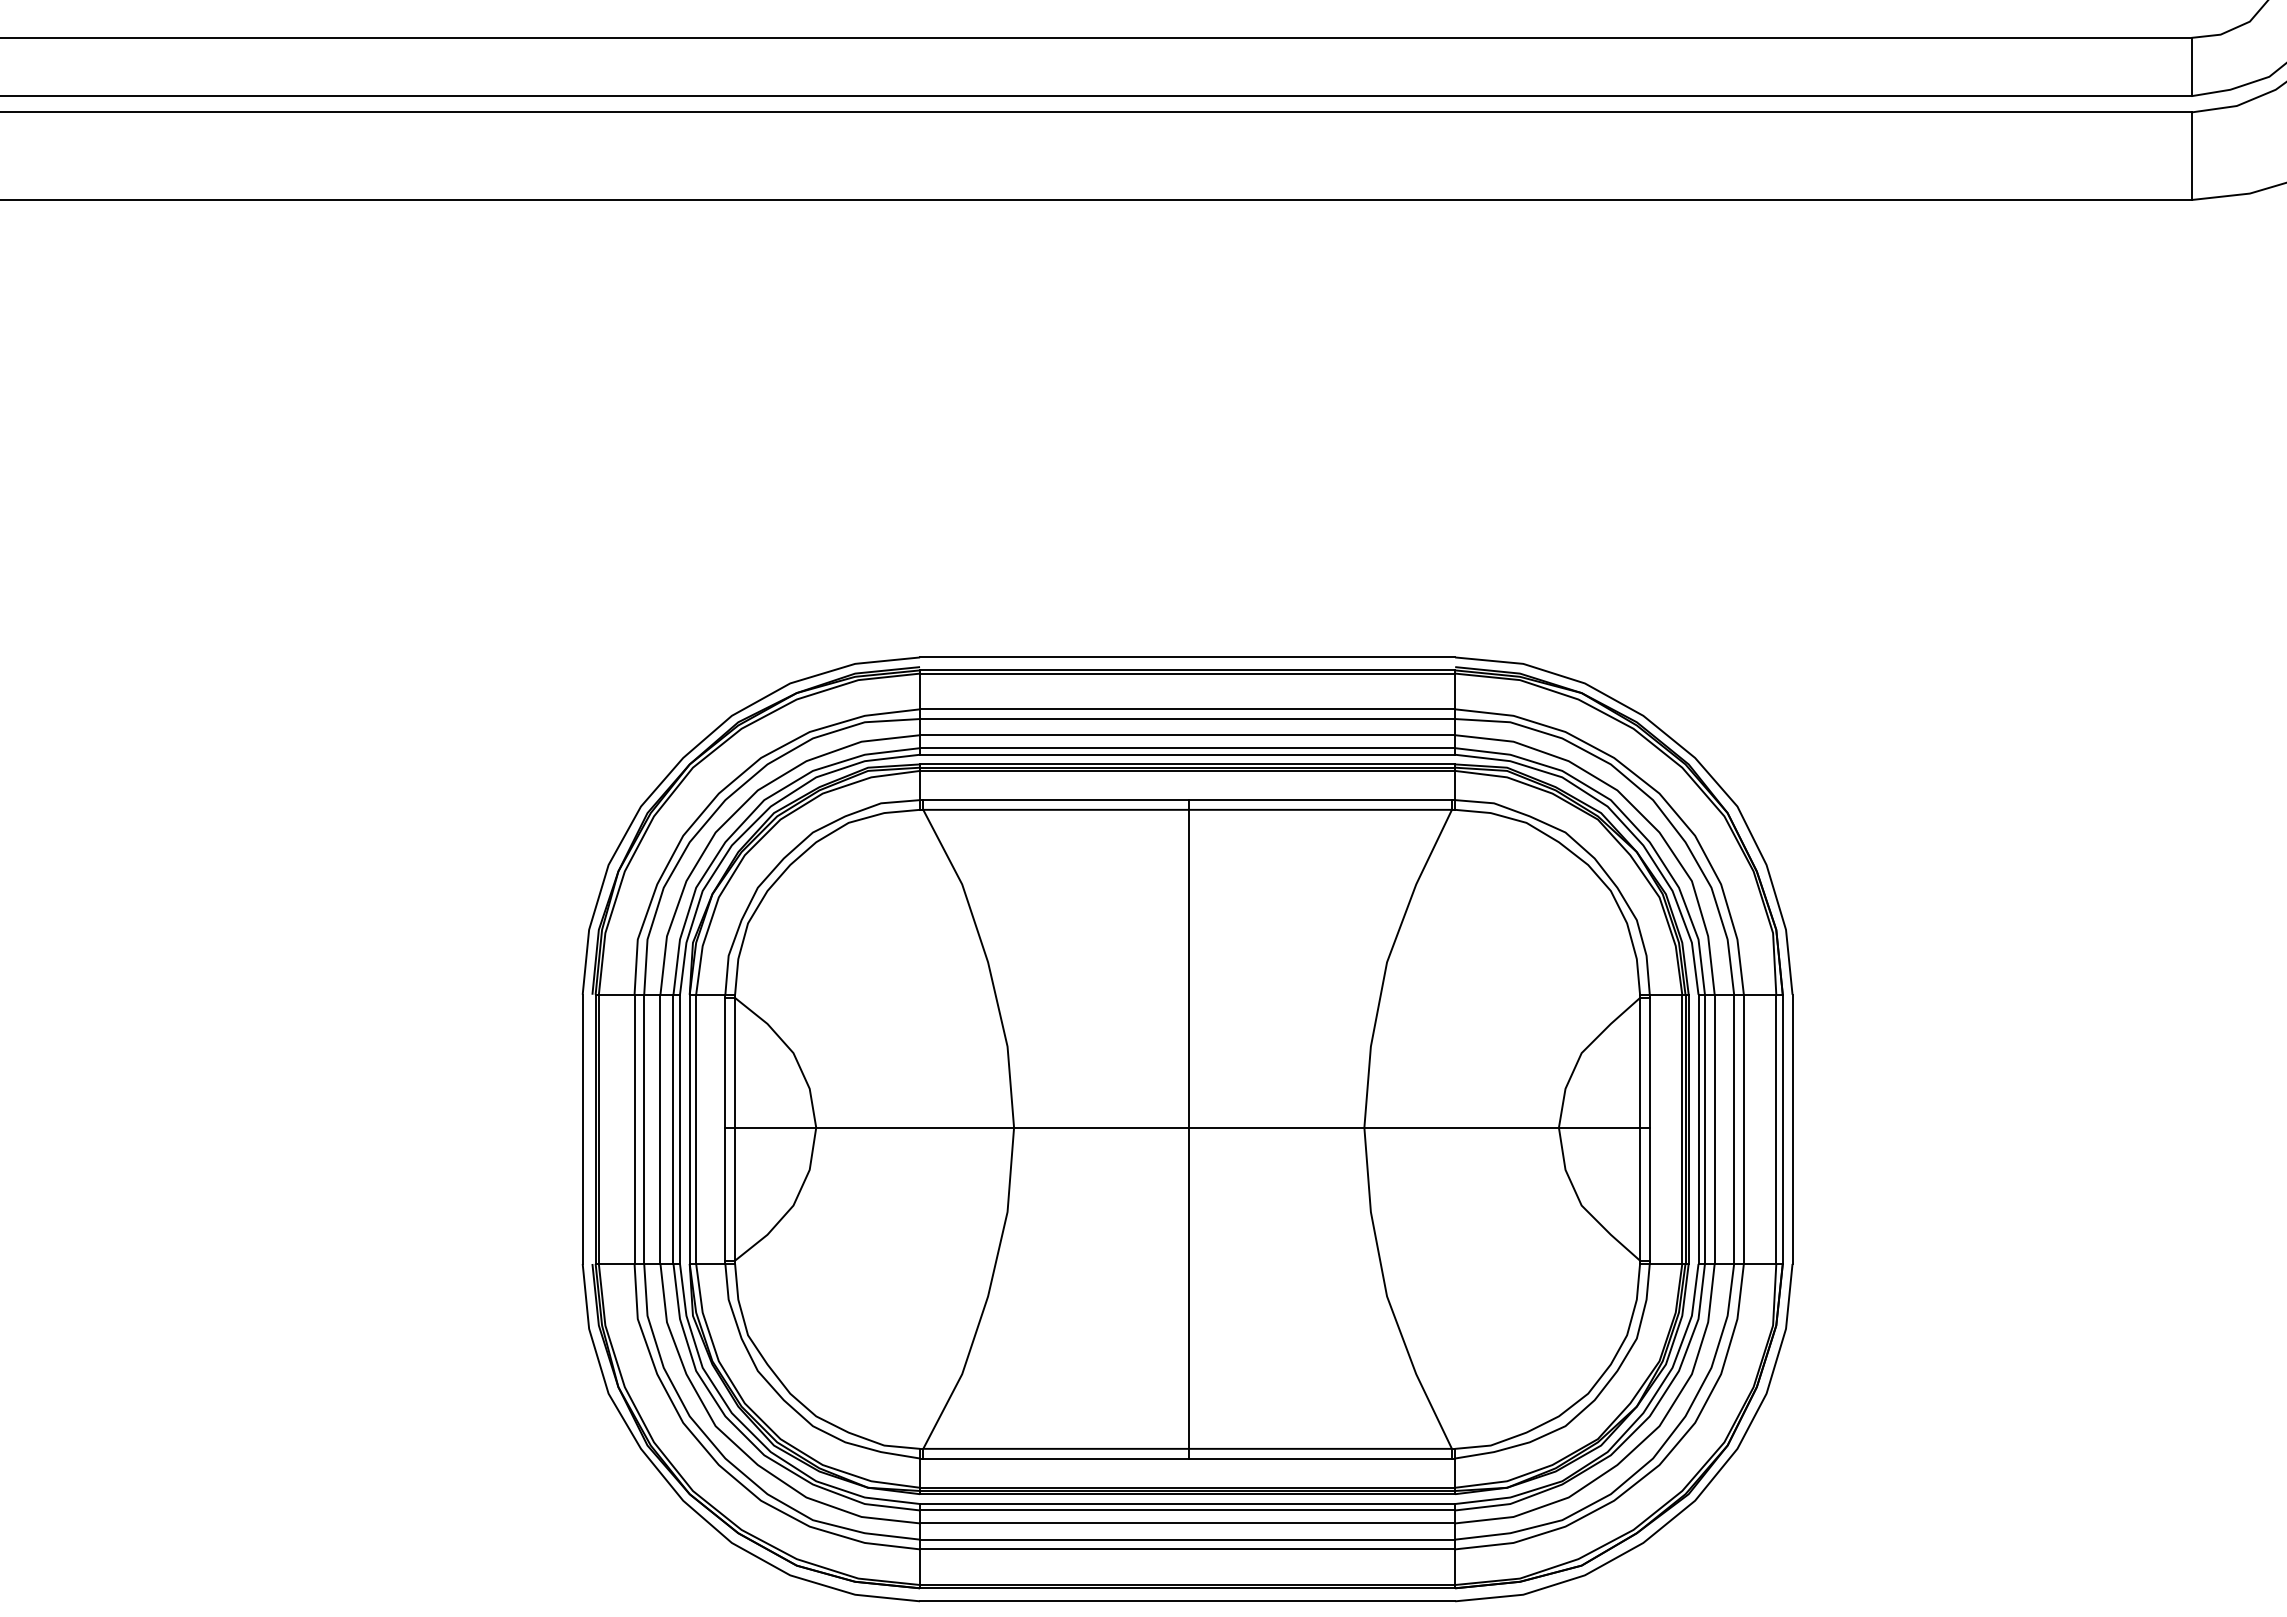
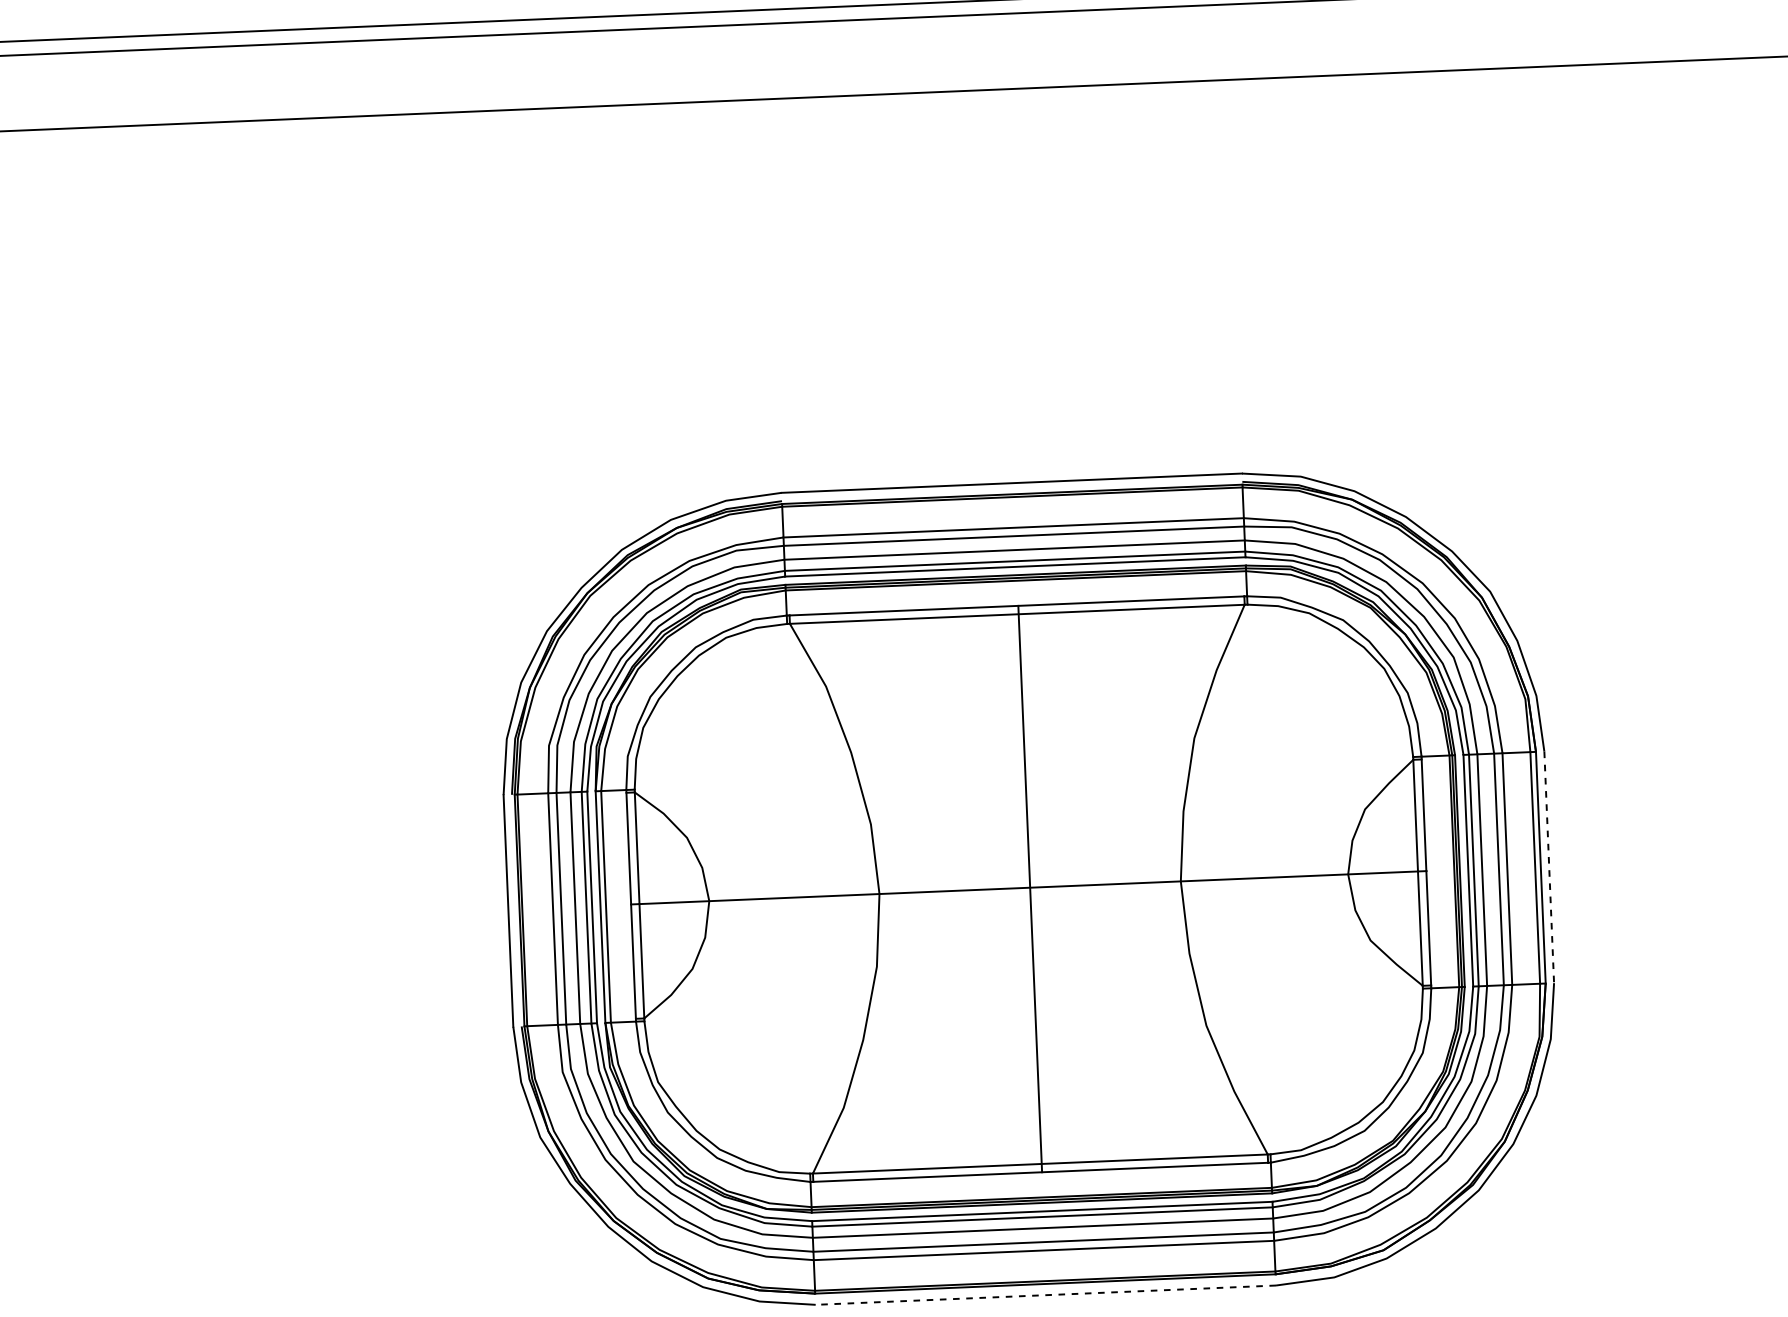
line: (1792, 1129) -> (1549, 867), solid -> dashed
line: (1187, 1601) -> (1045, 1295), solid -> dashed

